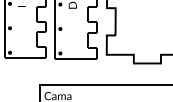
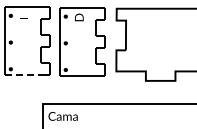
line: (21, 58) -> (23, 75), solid -> dashed

